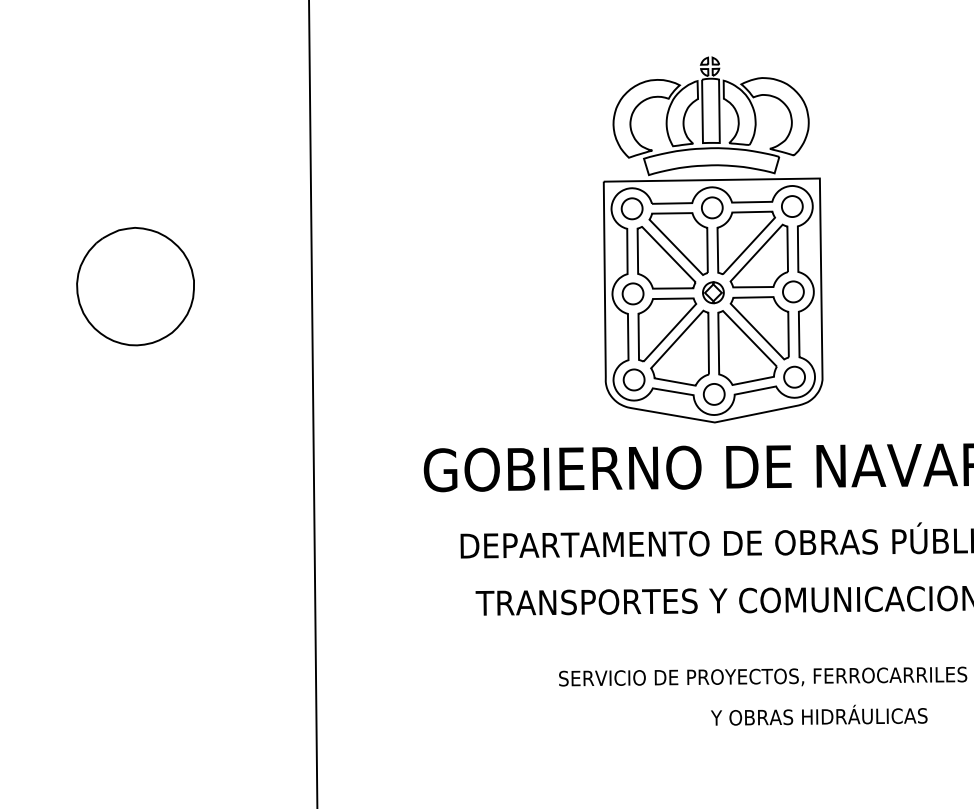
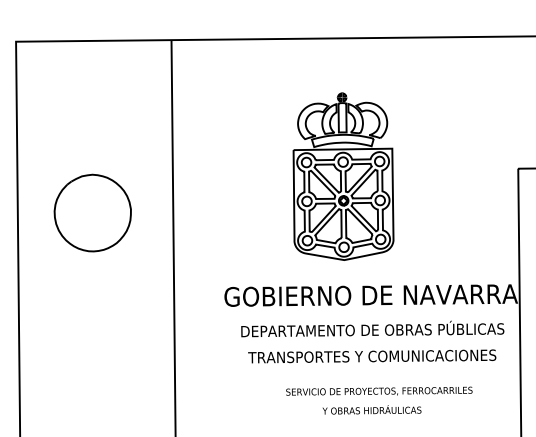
part: (713, 239) -> (343, 176), moved
part: (135, 285) -> (92, 212), size x1.43
text: (818, 714) -> (371, 409), moved

